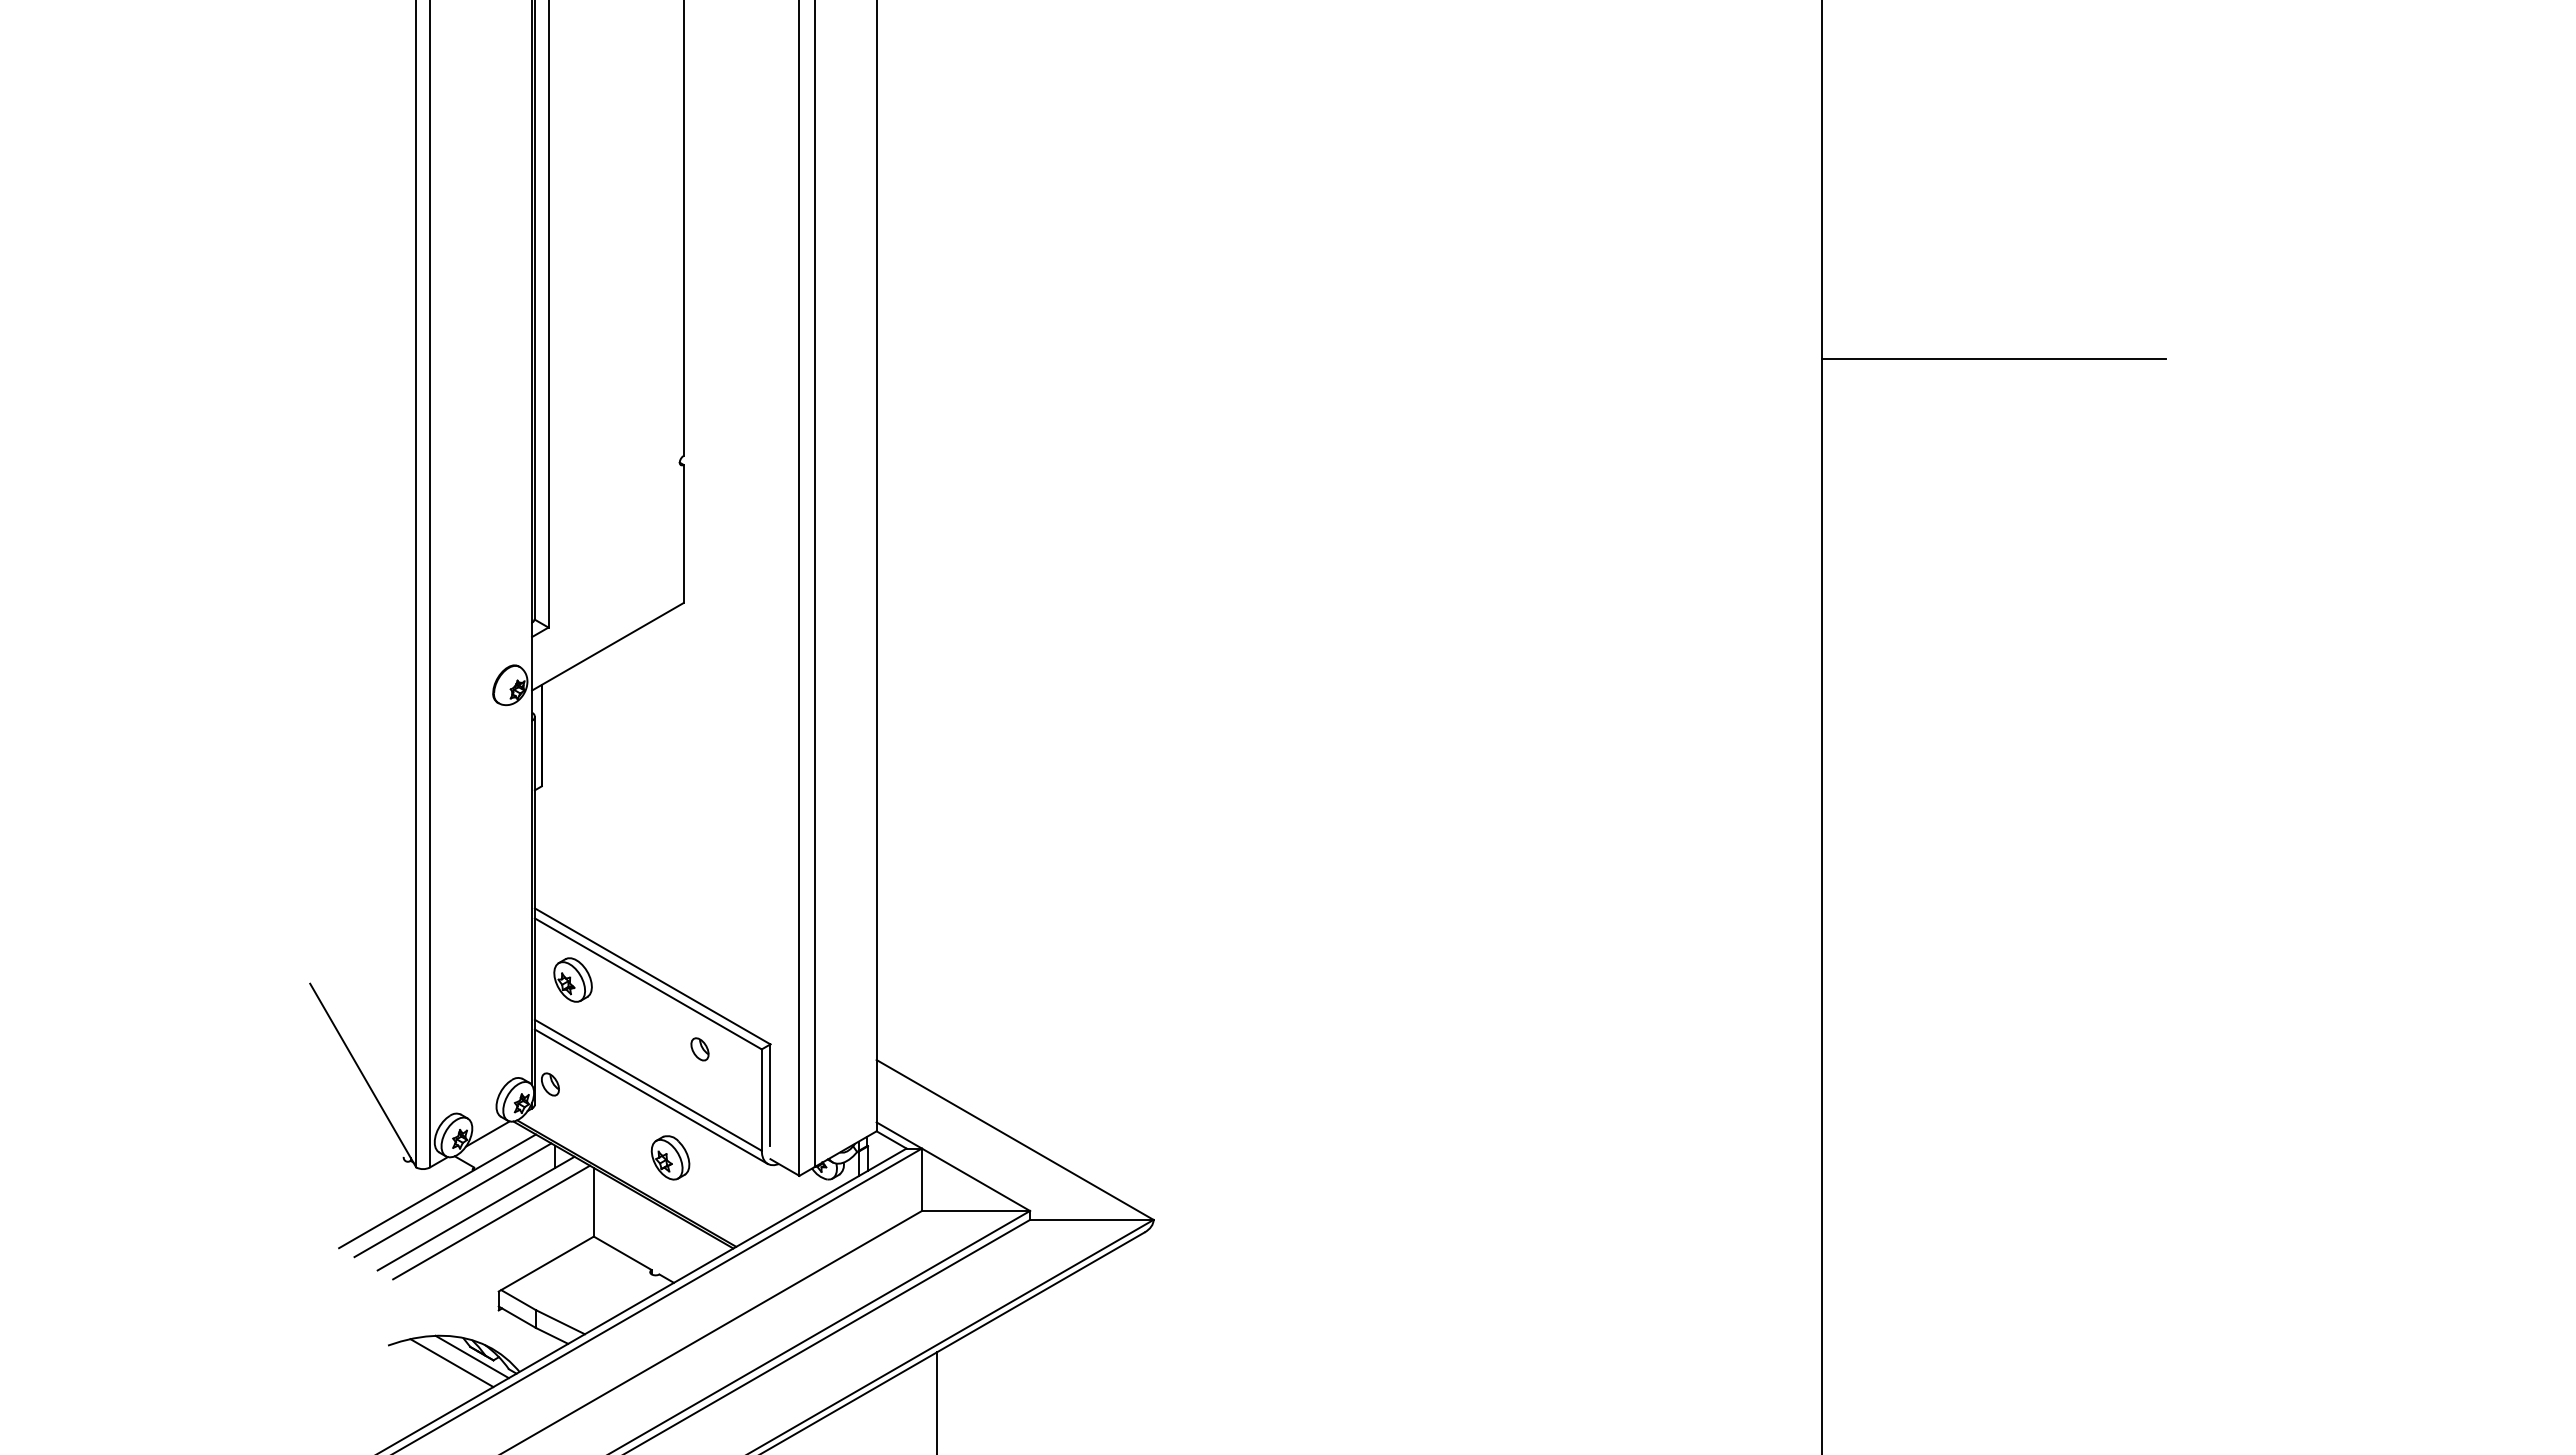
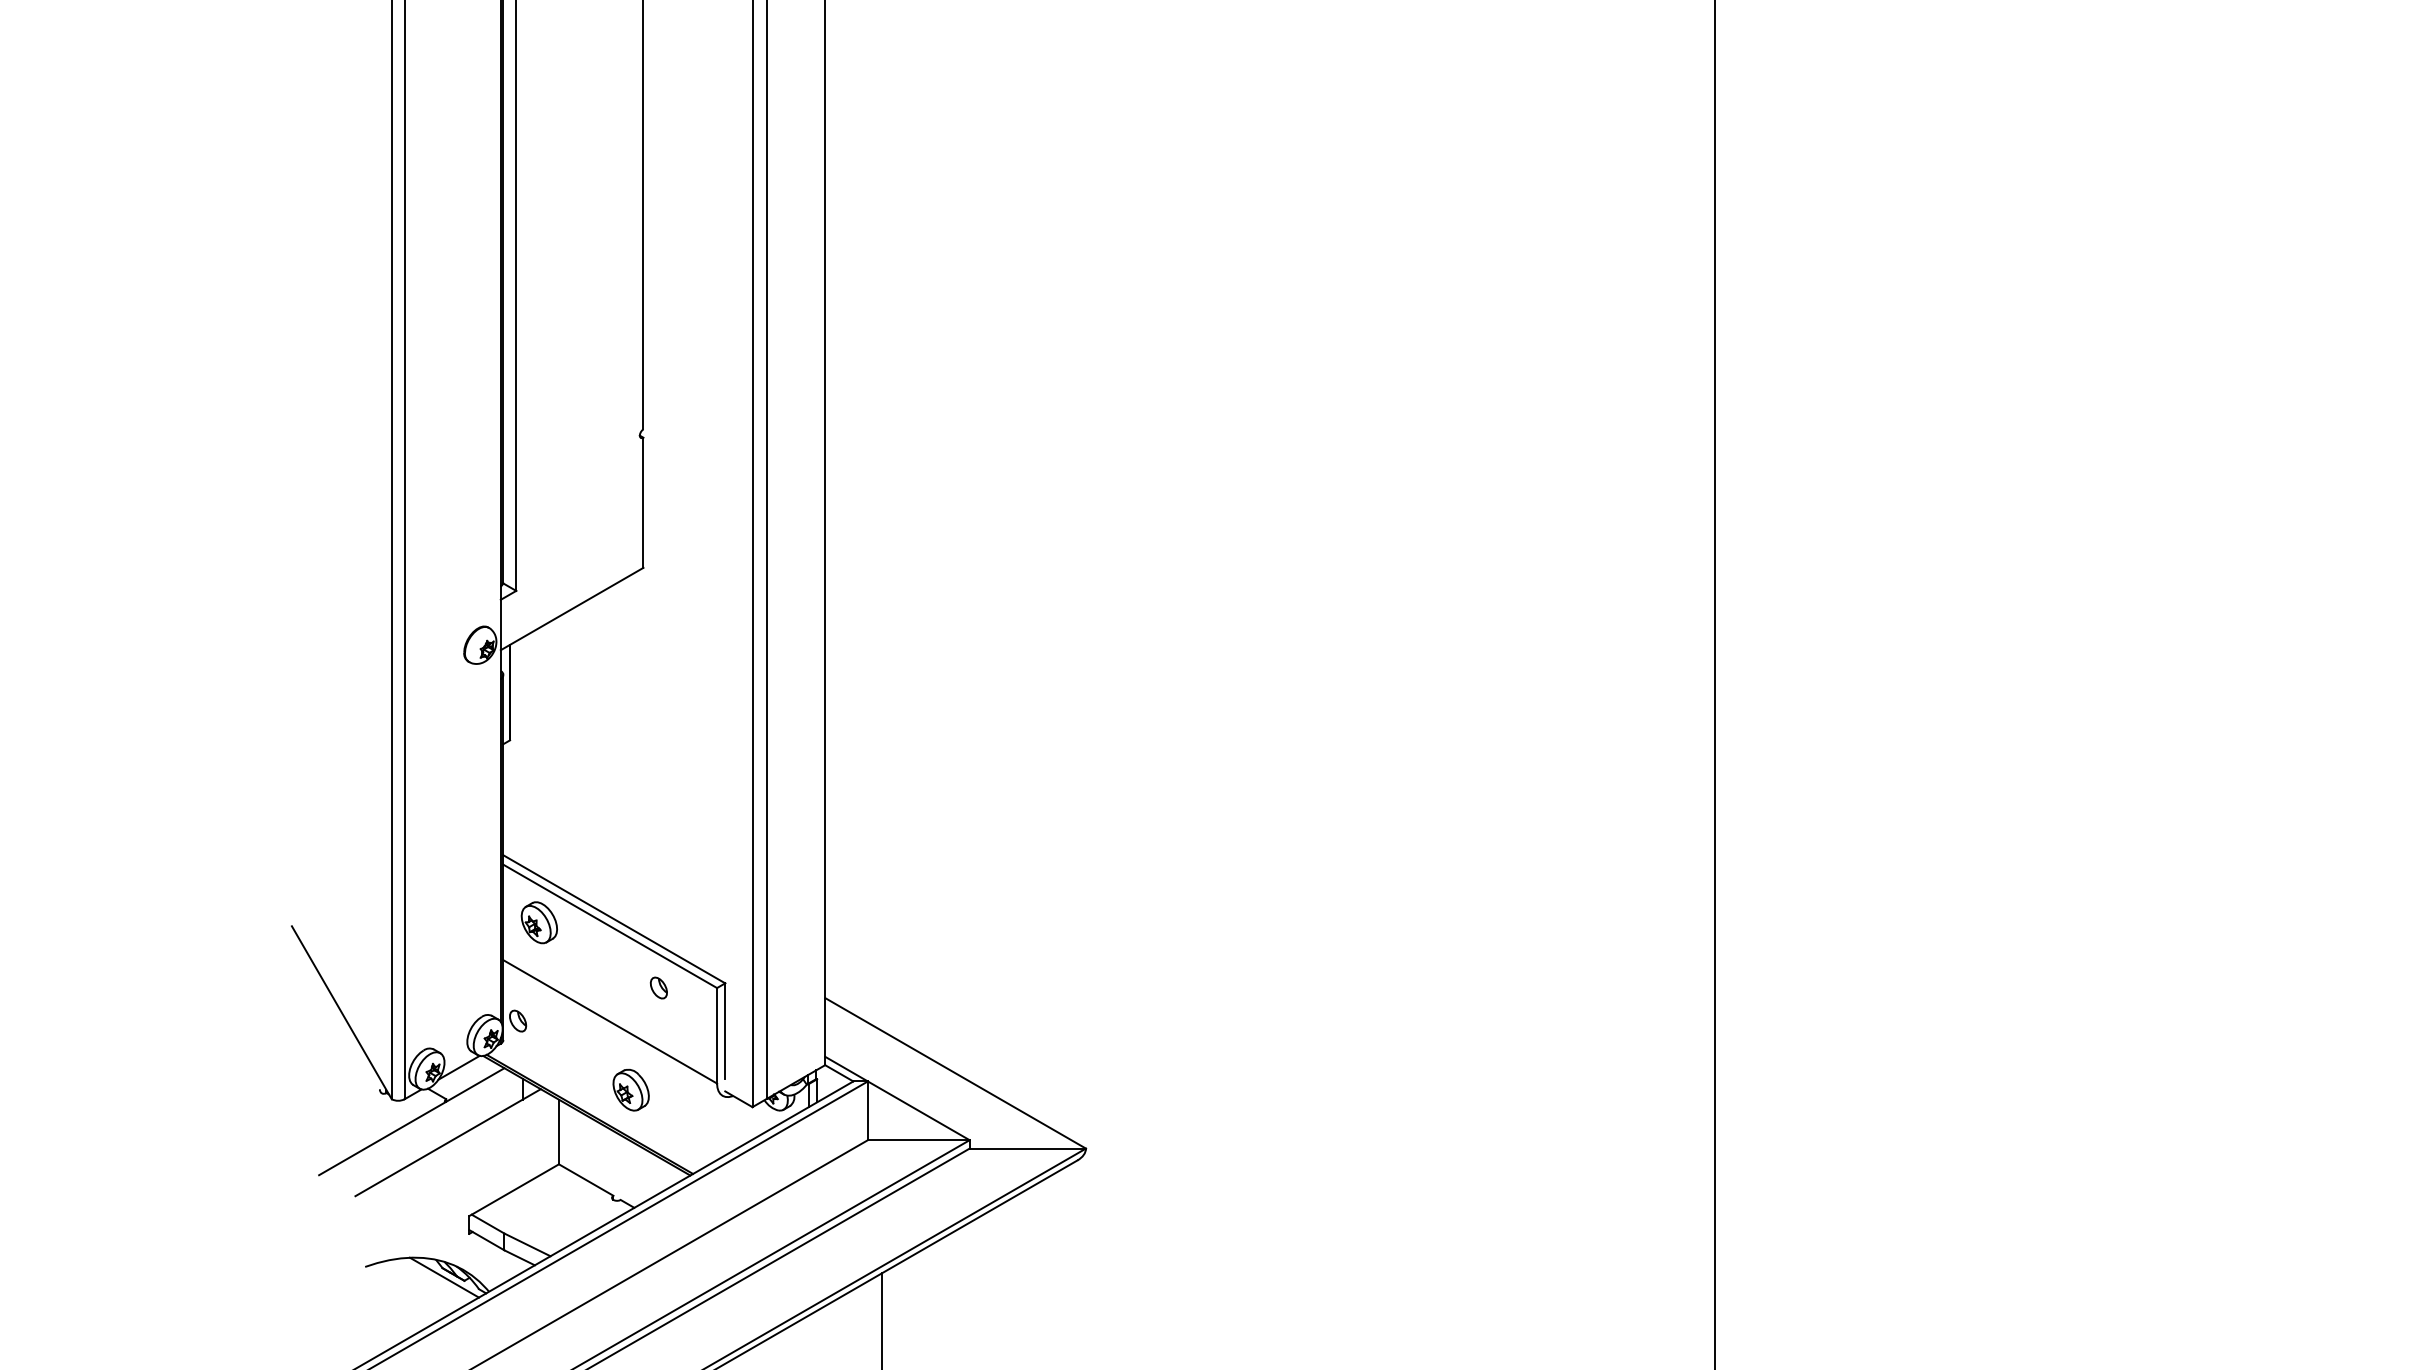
line: (1993, 359) -> (1876, 338), removed
line: (650, 1096) -> (612, 1032), removed
line: (452, 1200) -> (425, 1130), removed
line: (491, 1222) -> (462, 1151), removed
line: (451, 1363) -> (424, 1283), removed

